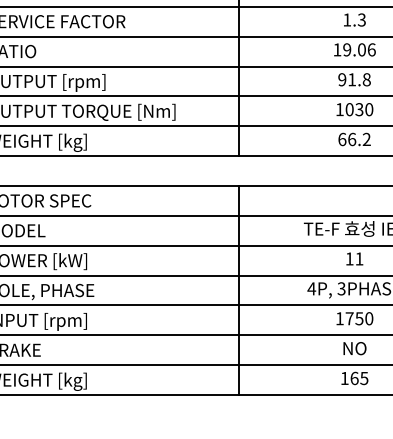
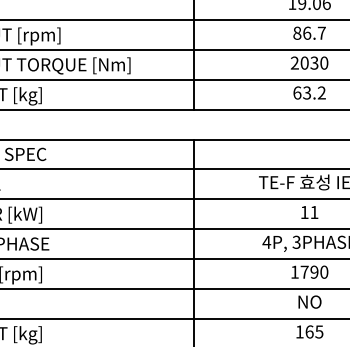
text: (354, 79) -> (309, 33), 91.8 -> 86.7
text: (339, 109) -> (294, 63), 1030 -> 2030
text: (352, 139) -> (307, 93), 66.2 -> 63.2
text: (359, 318) -> (314, 272), 1750 -> 1790

